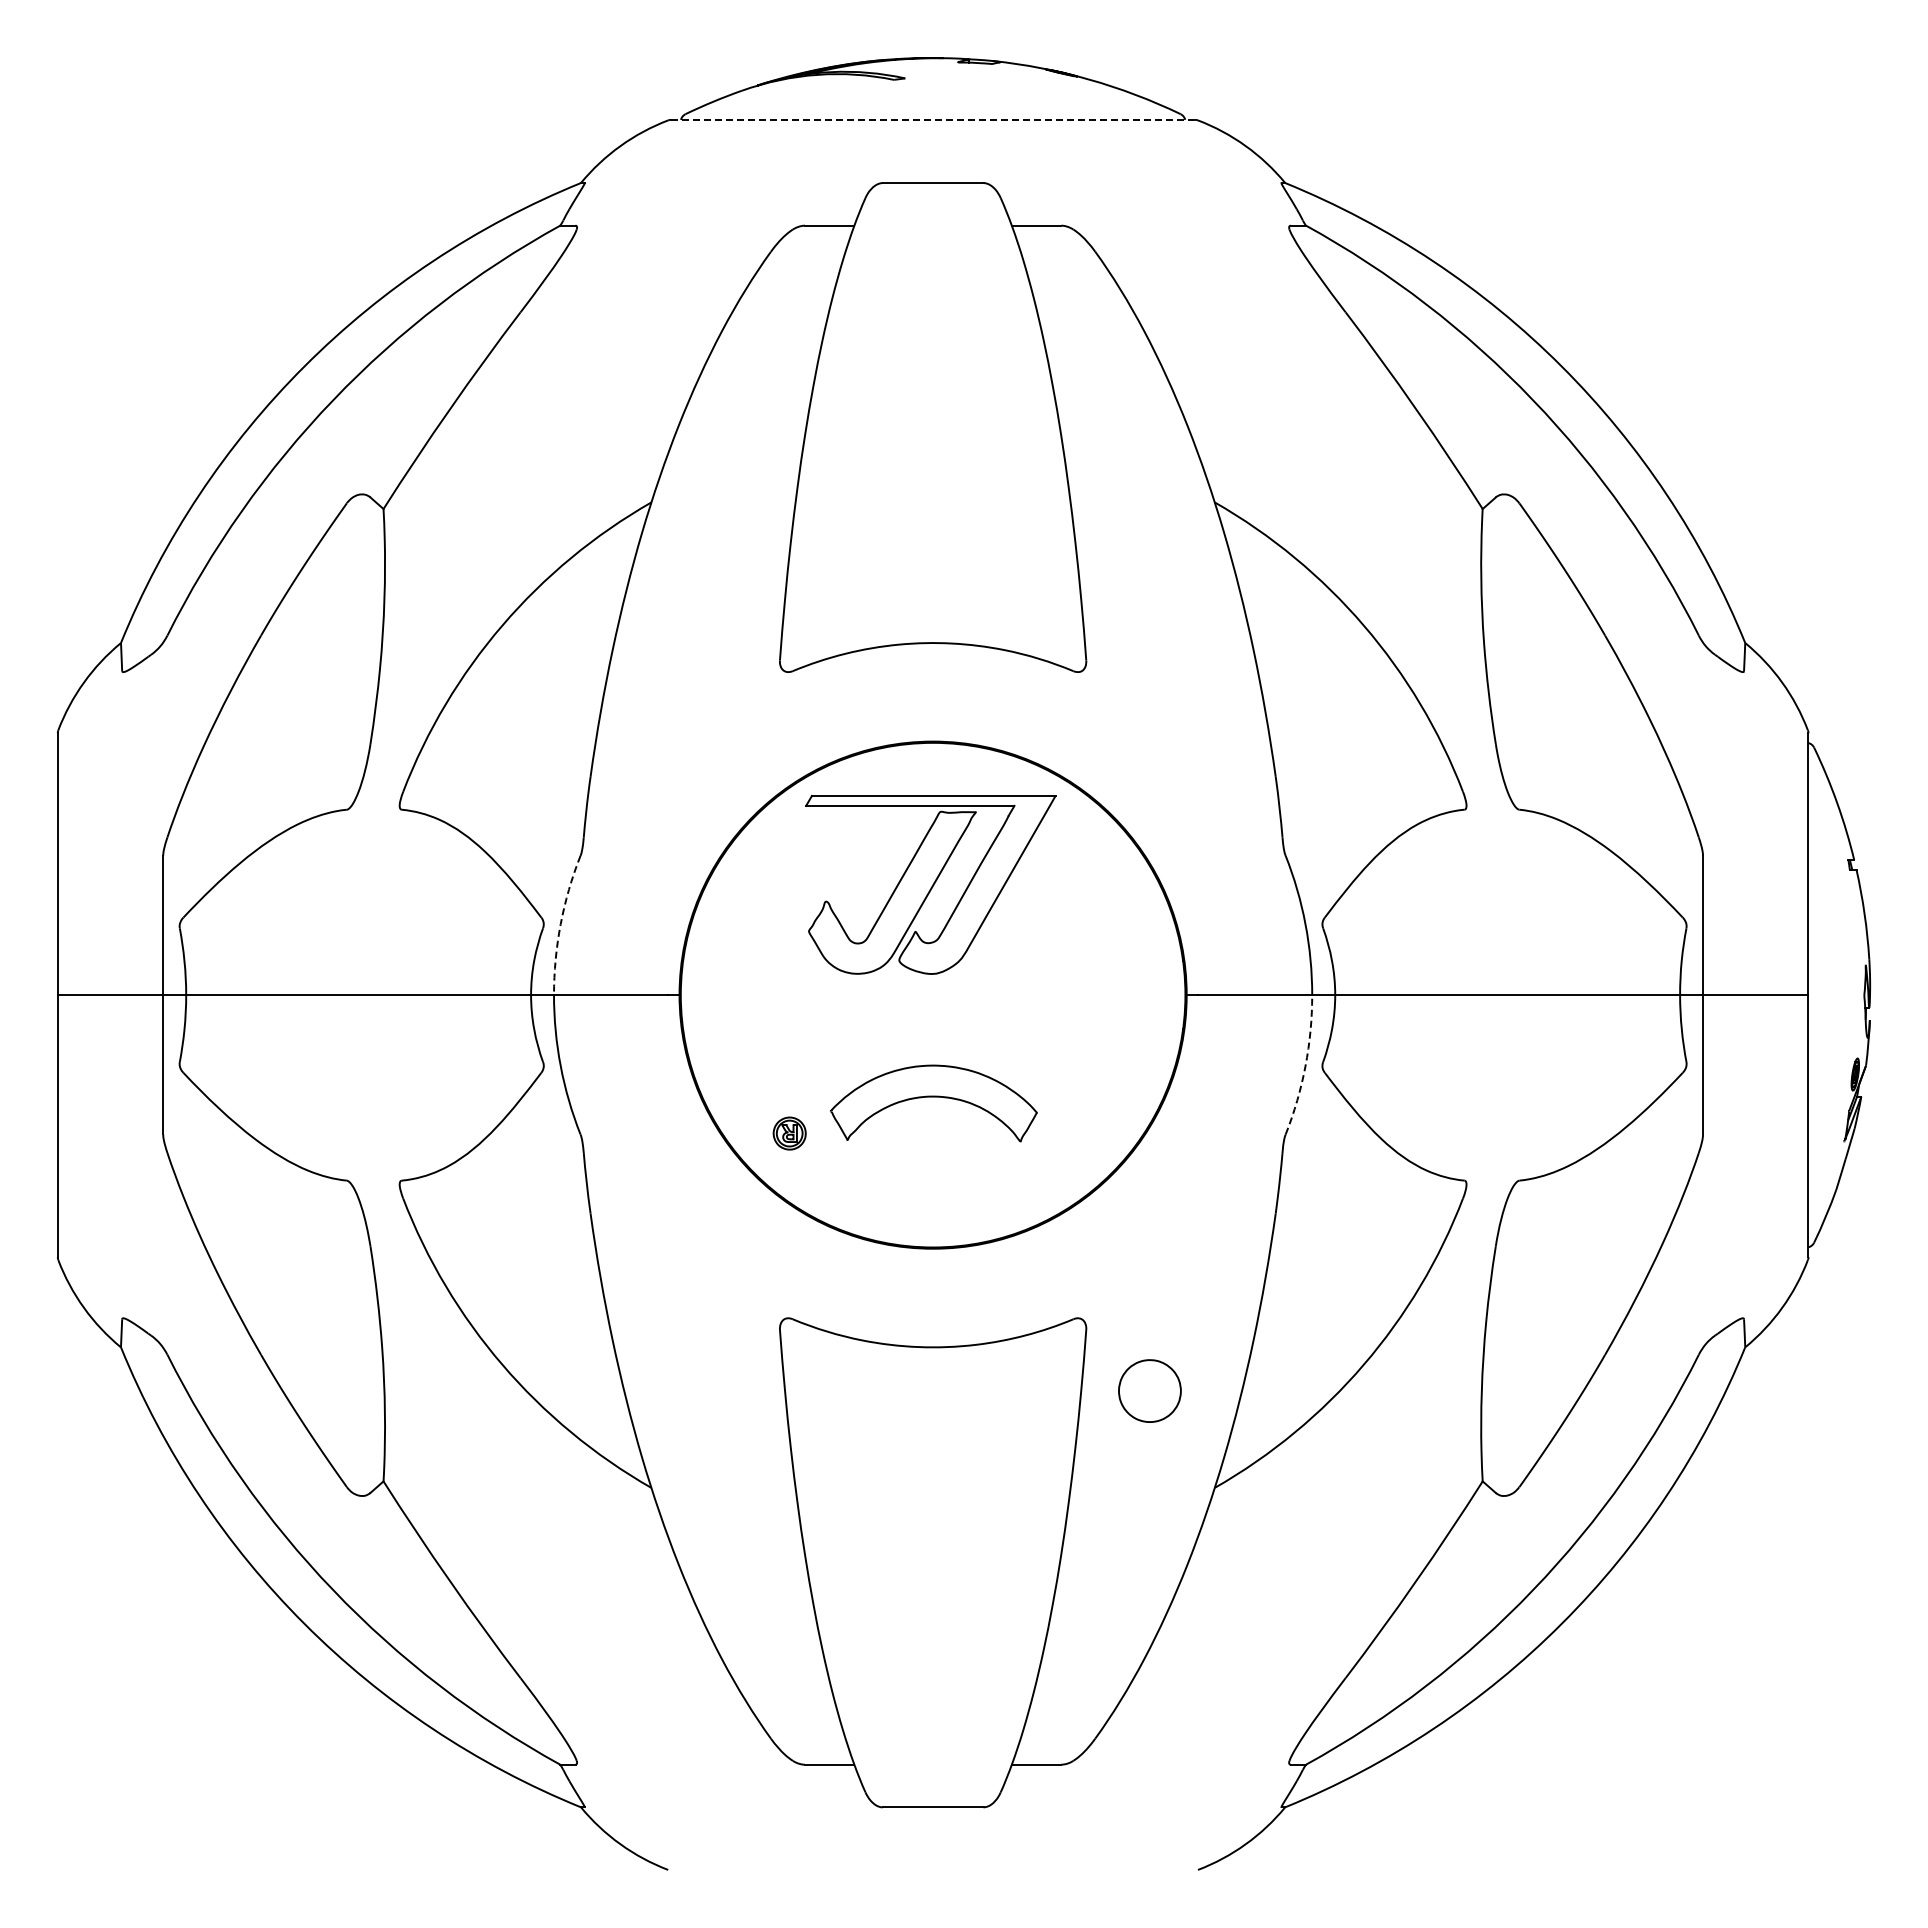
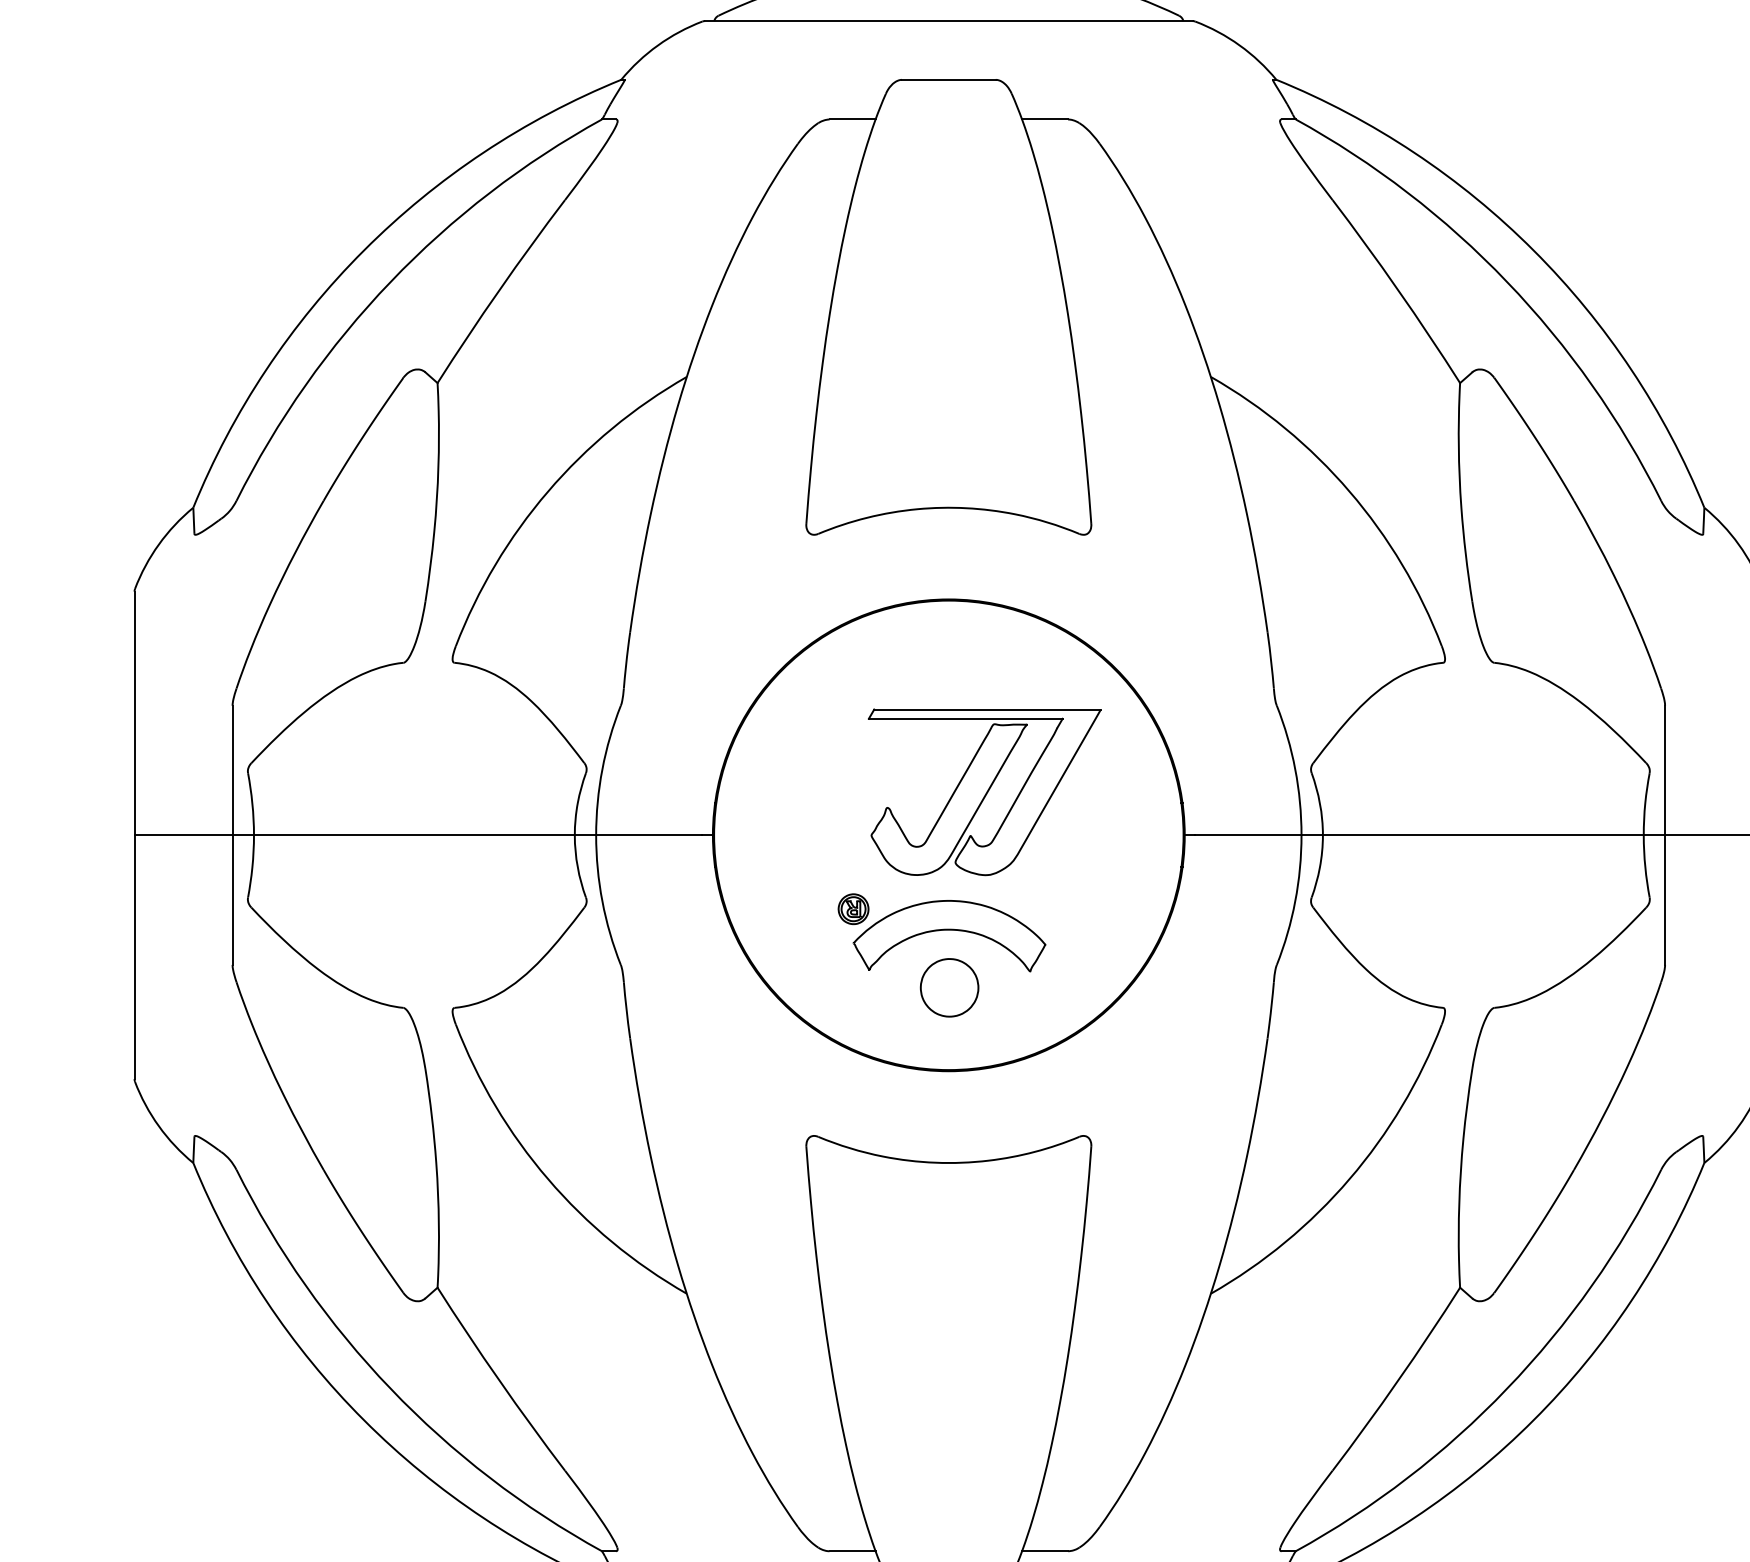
line: (933, 119) -> (949, 20), dashed -> solid
part: (930, 884) -> (984, 791), moved
arc: (560, 924) -> (602, 769), dashed -> solid
arc: (1305, 1066) -> (1295, 901), dashed -> solid
part: (789, 1133) -> (853, 909), moved
part: (1149, 1390) -> (949, 987), moved

